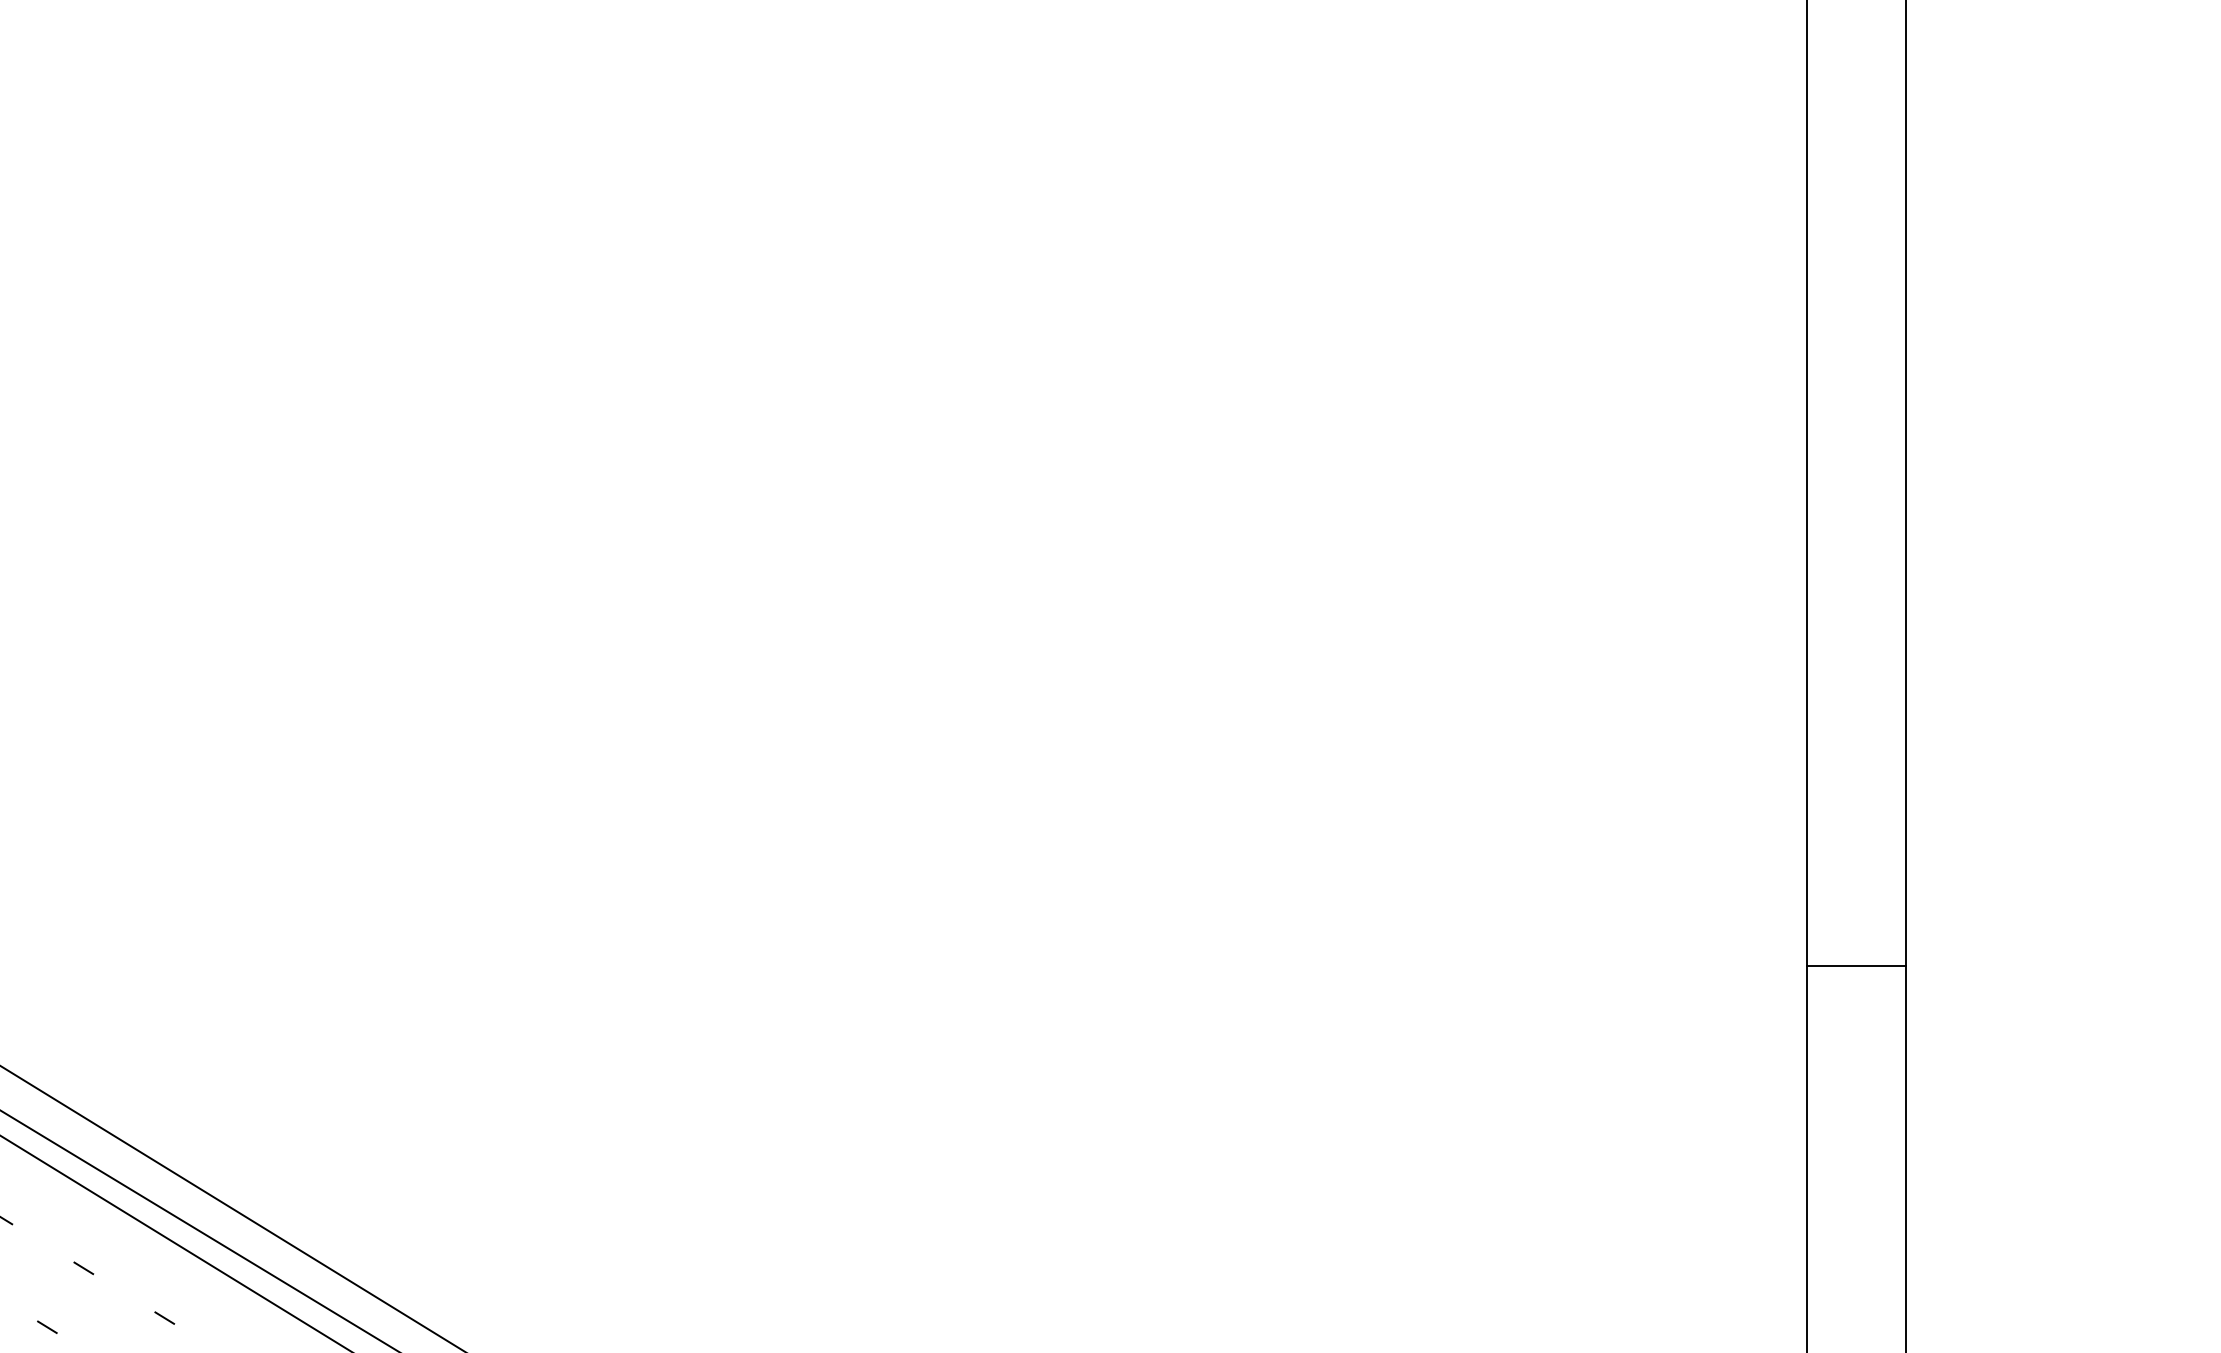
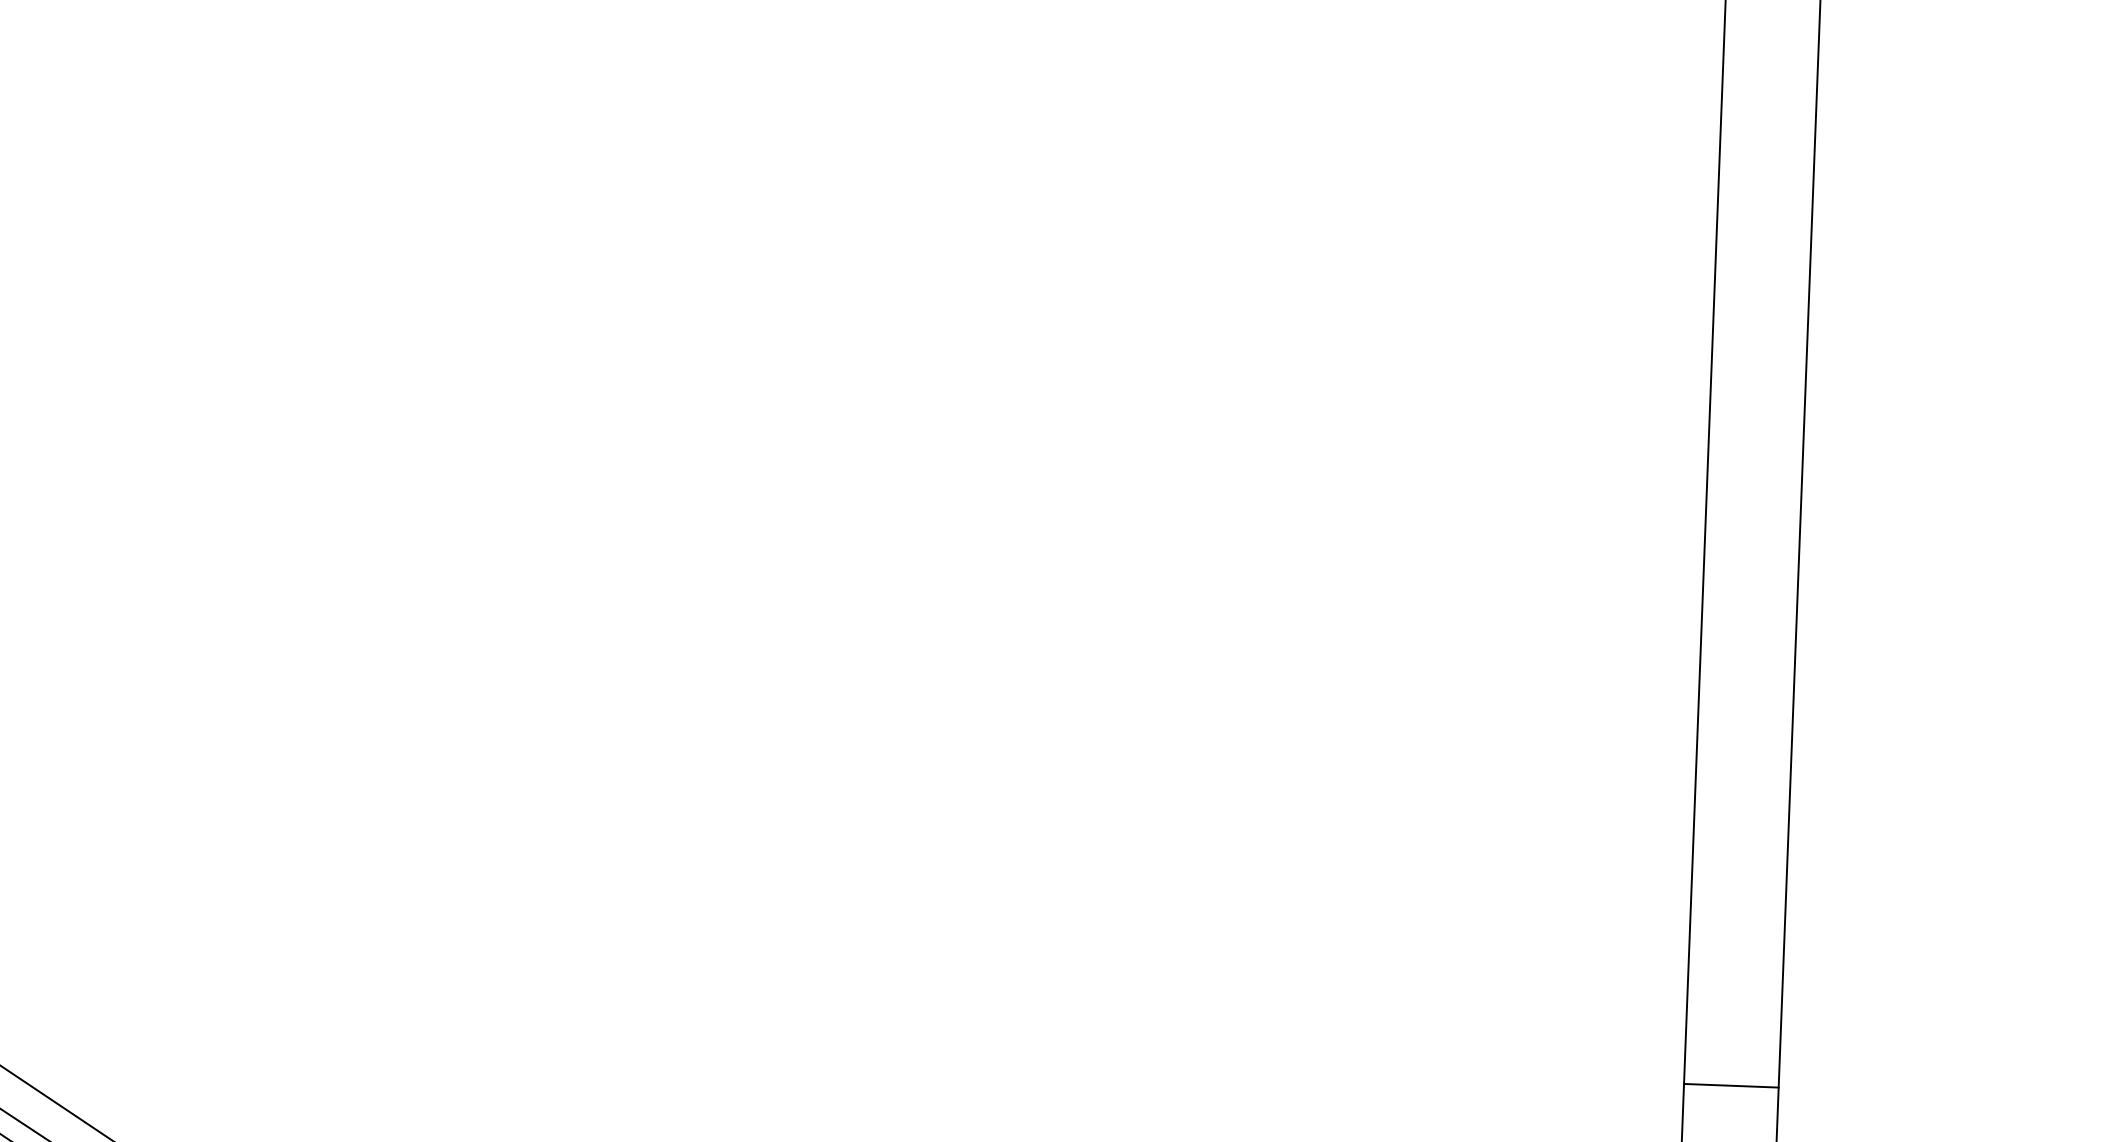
line: (1856, 965) -> (1731, 1085), moved

